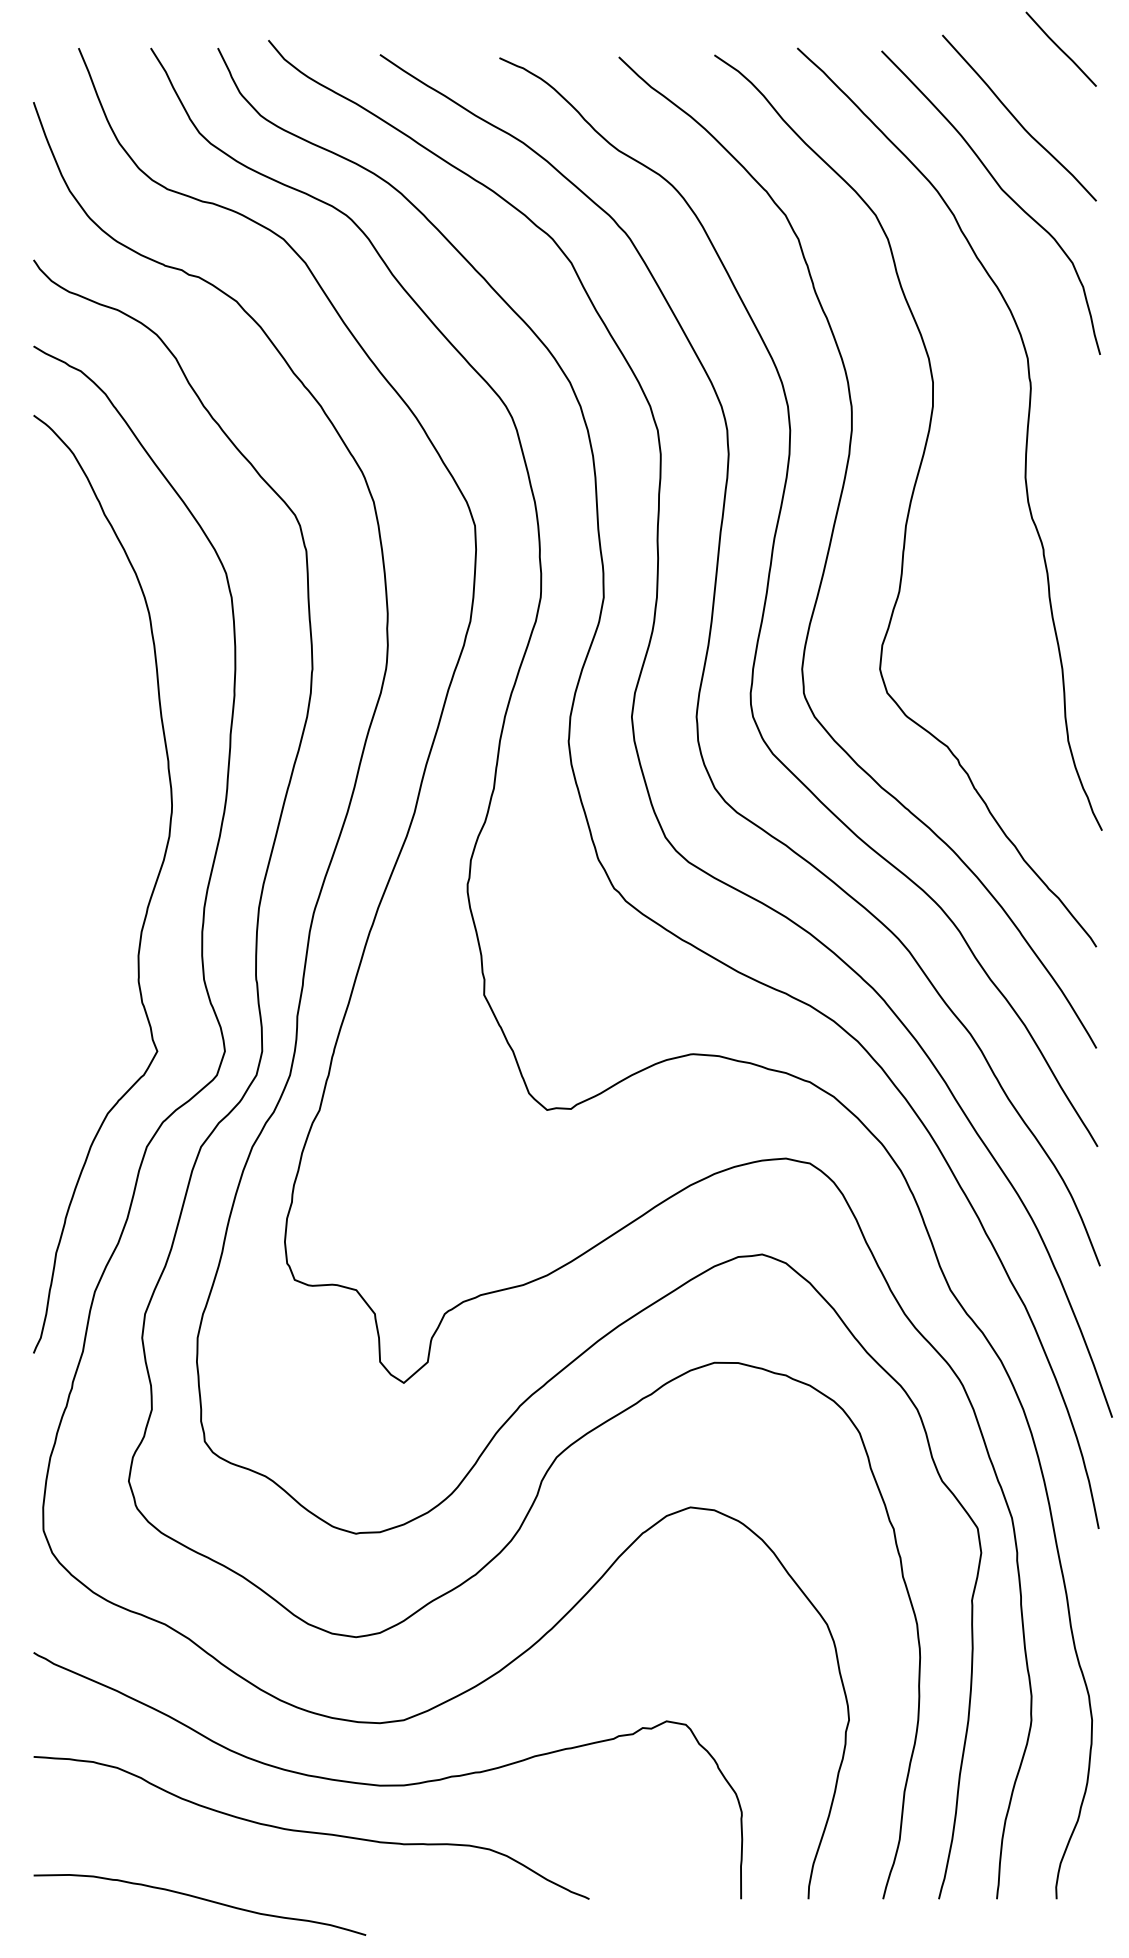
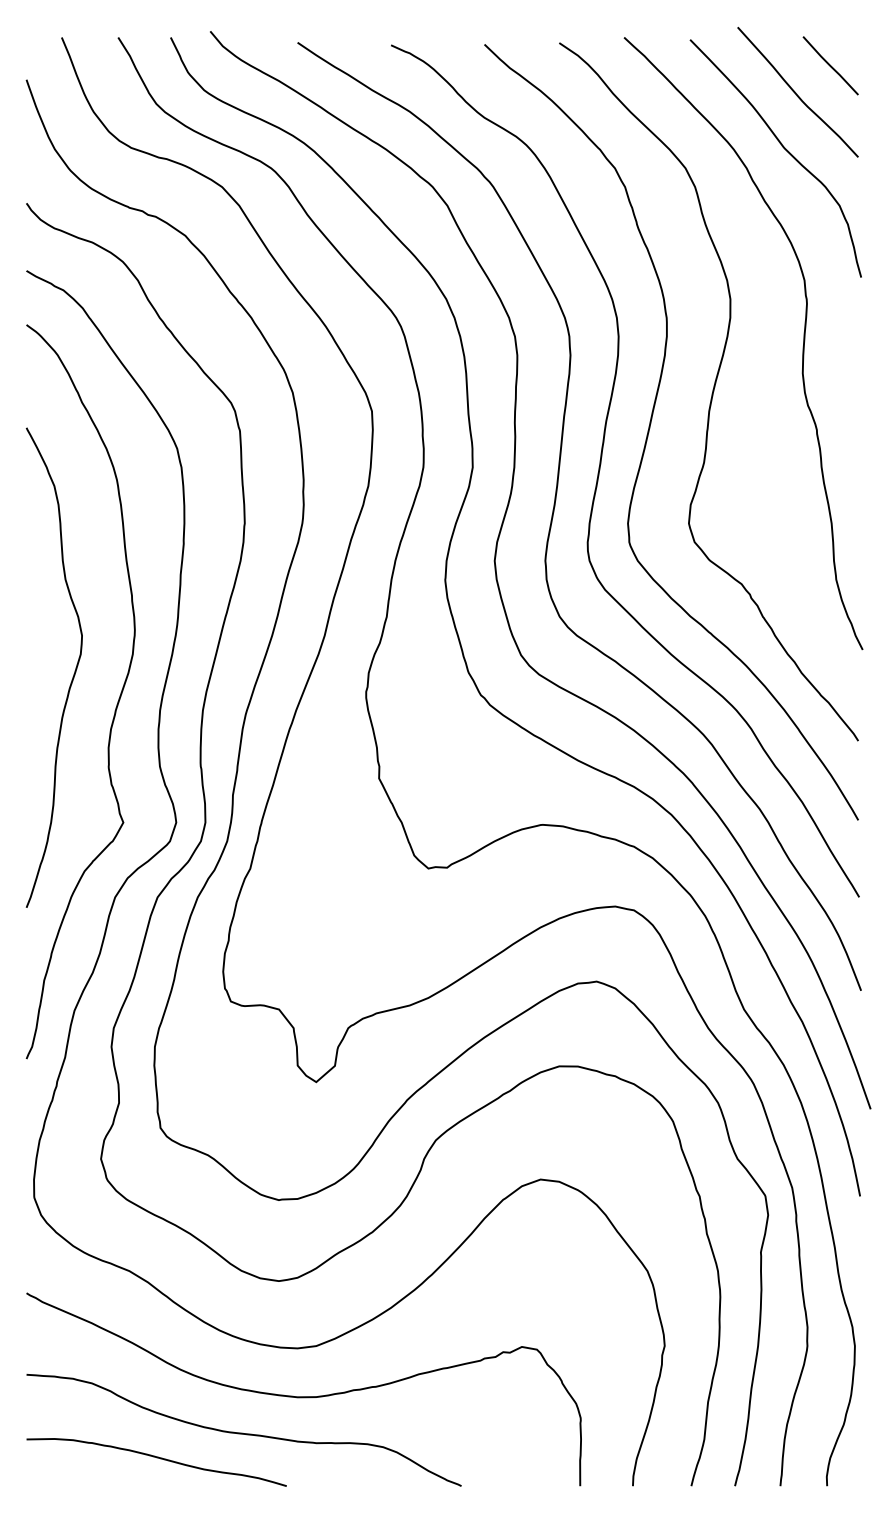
line: (1060, 48) -> (830, 65), moved
curve: (93, 862) -> (73, 674), added
curve: (200, 1899) -> (157, 1458), moved

